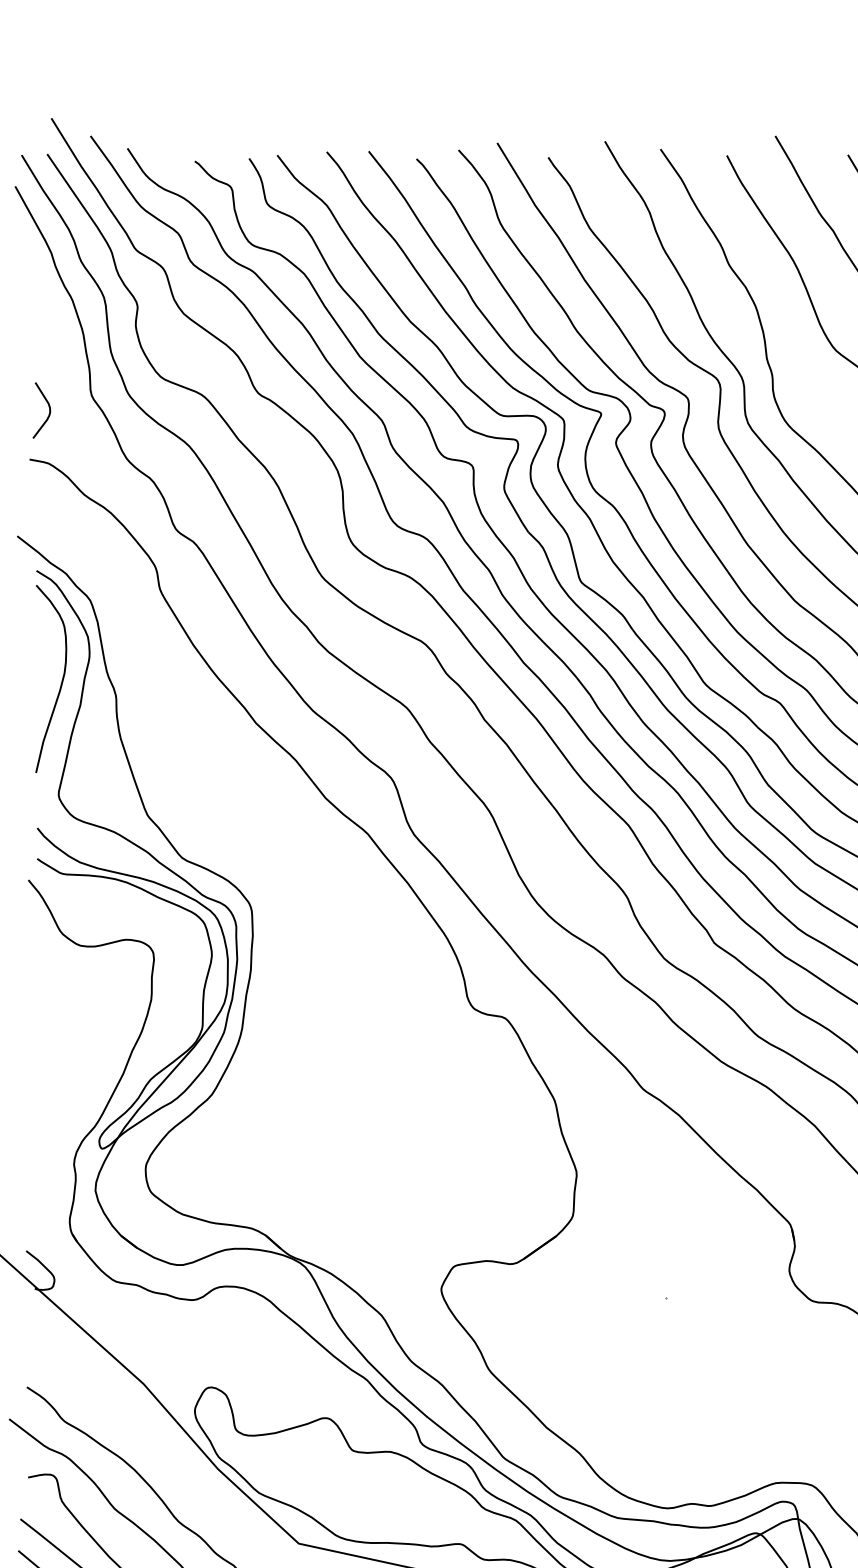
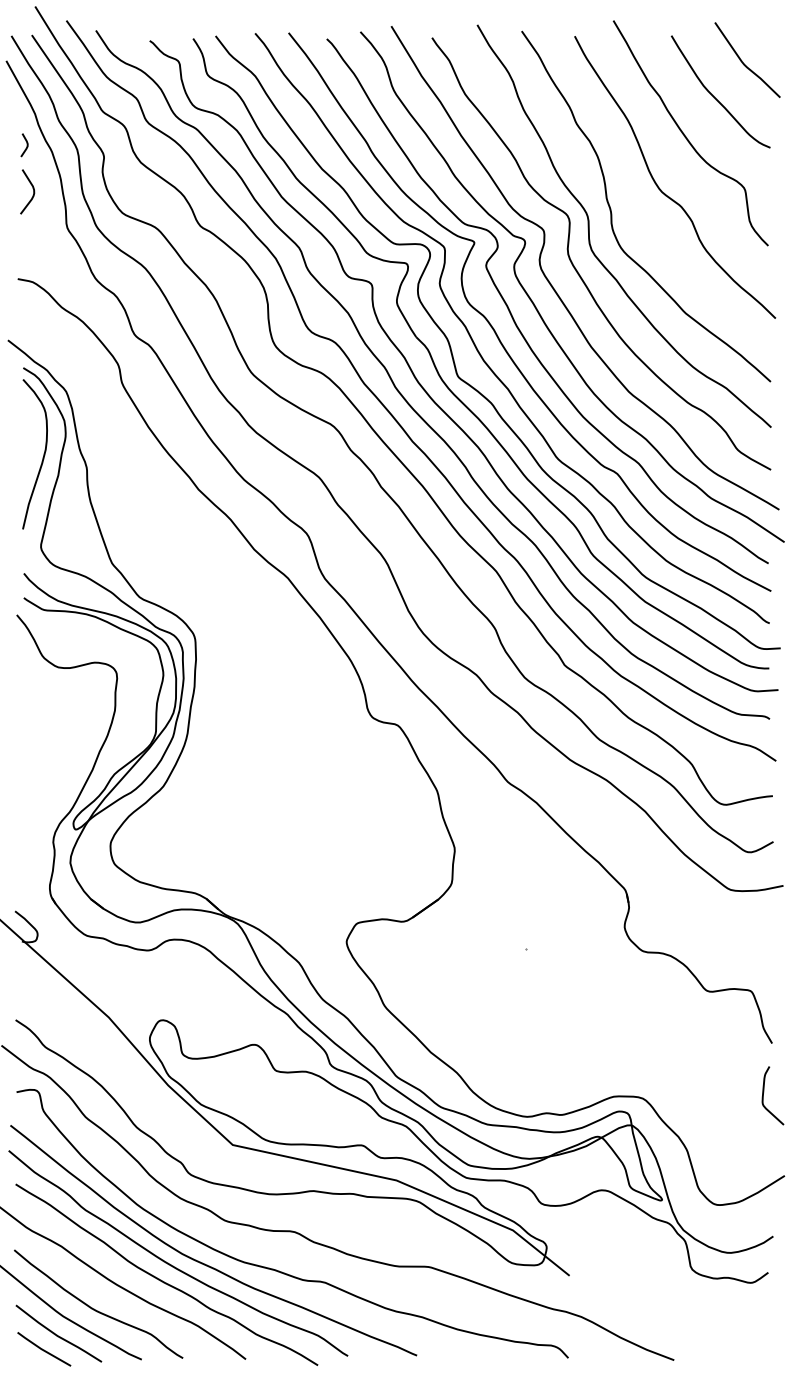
curve: (40, 292) -> (26, 145), added
curve: (48, 406) -> (32, 188), moved

